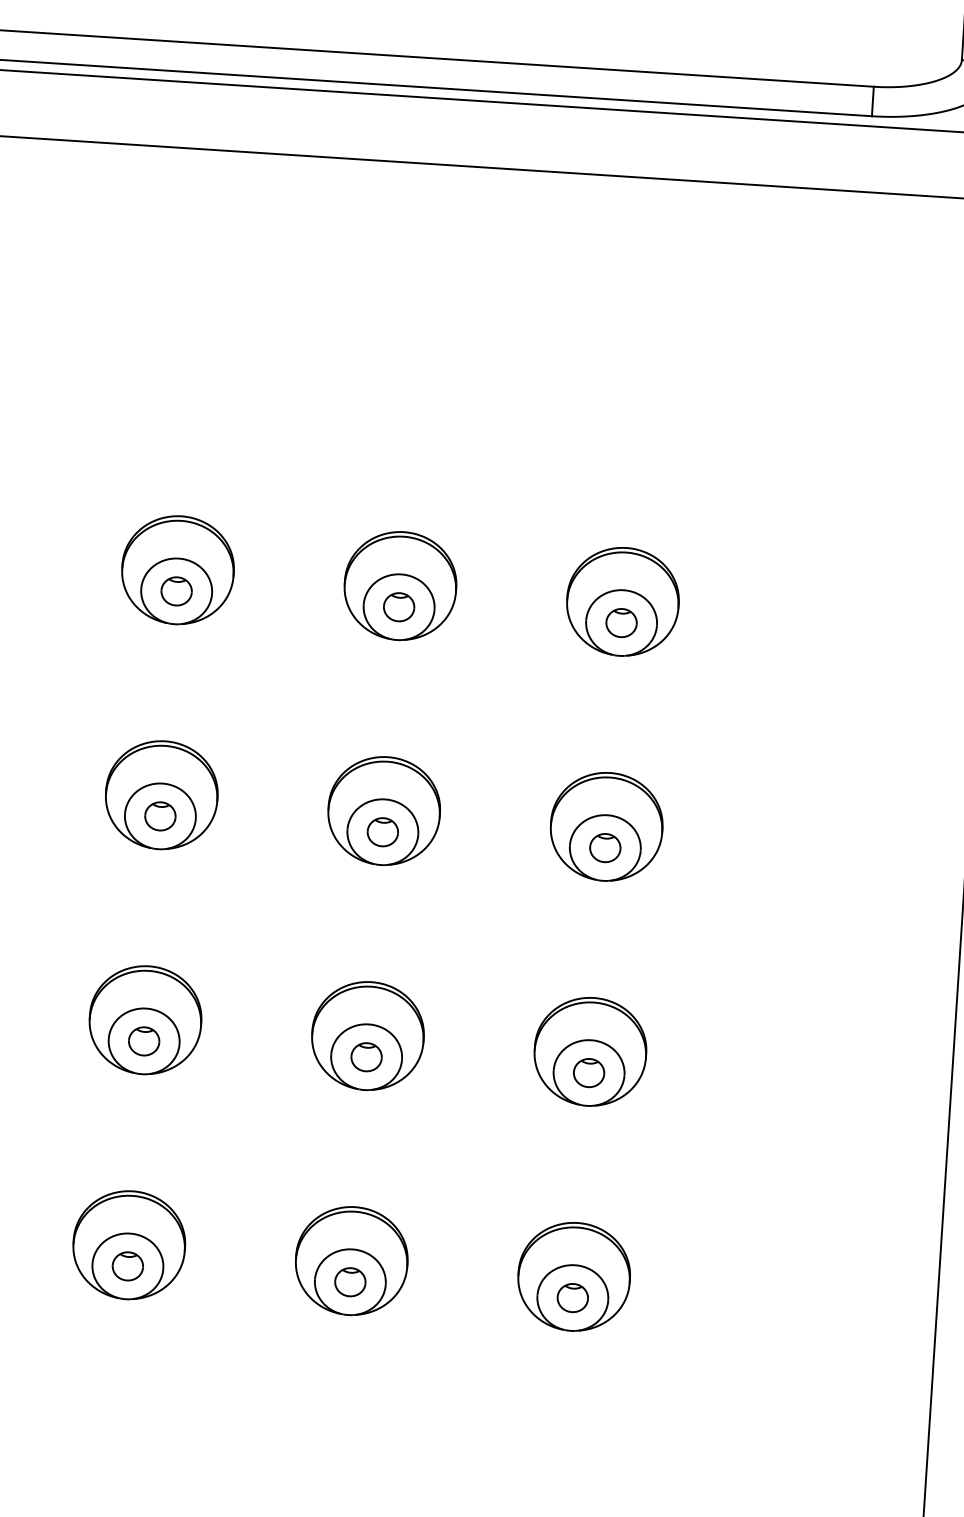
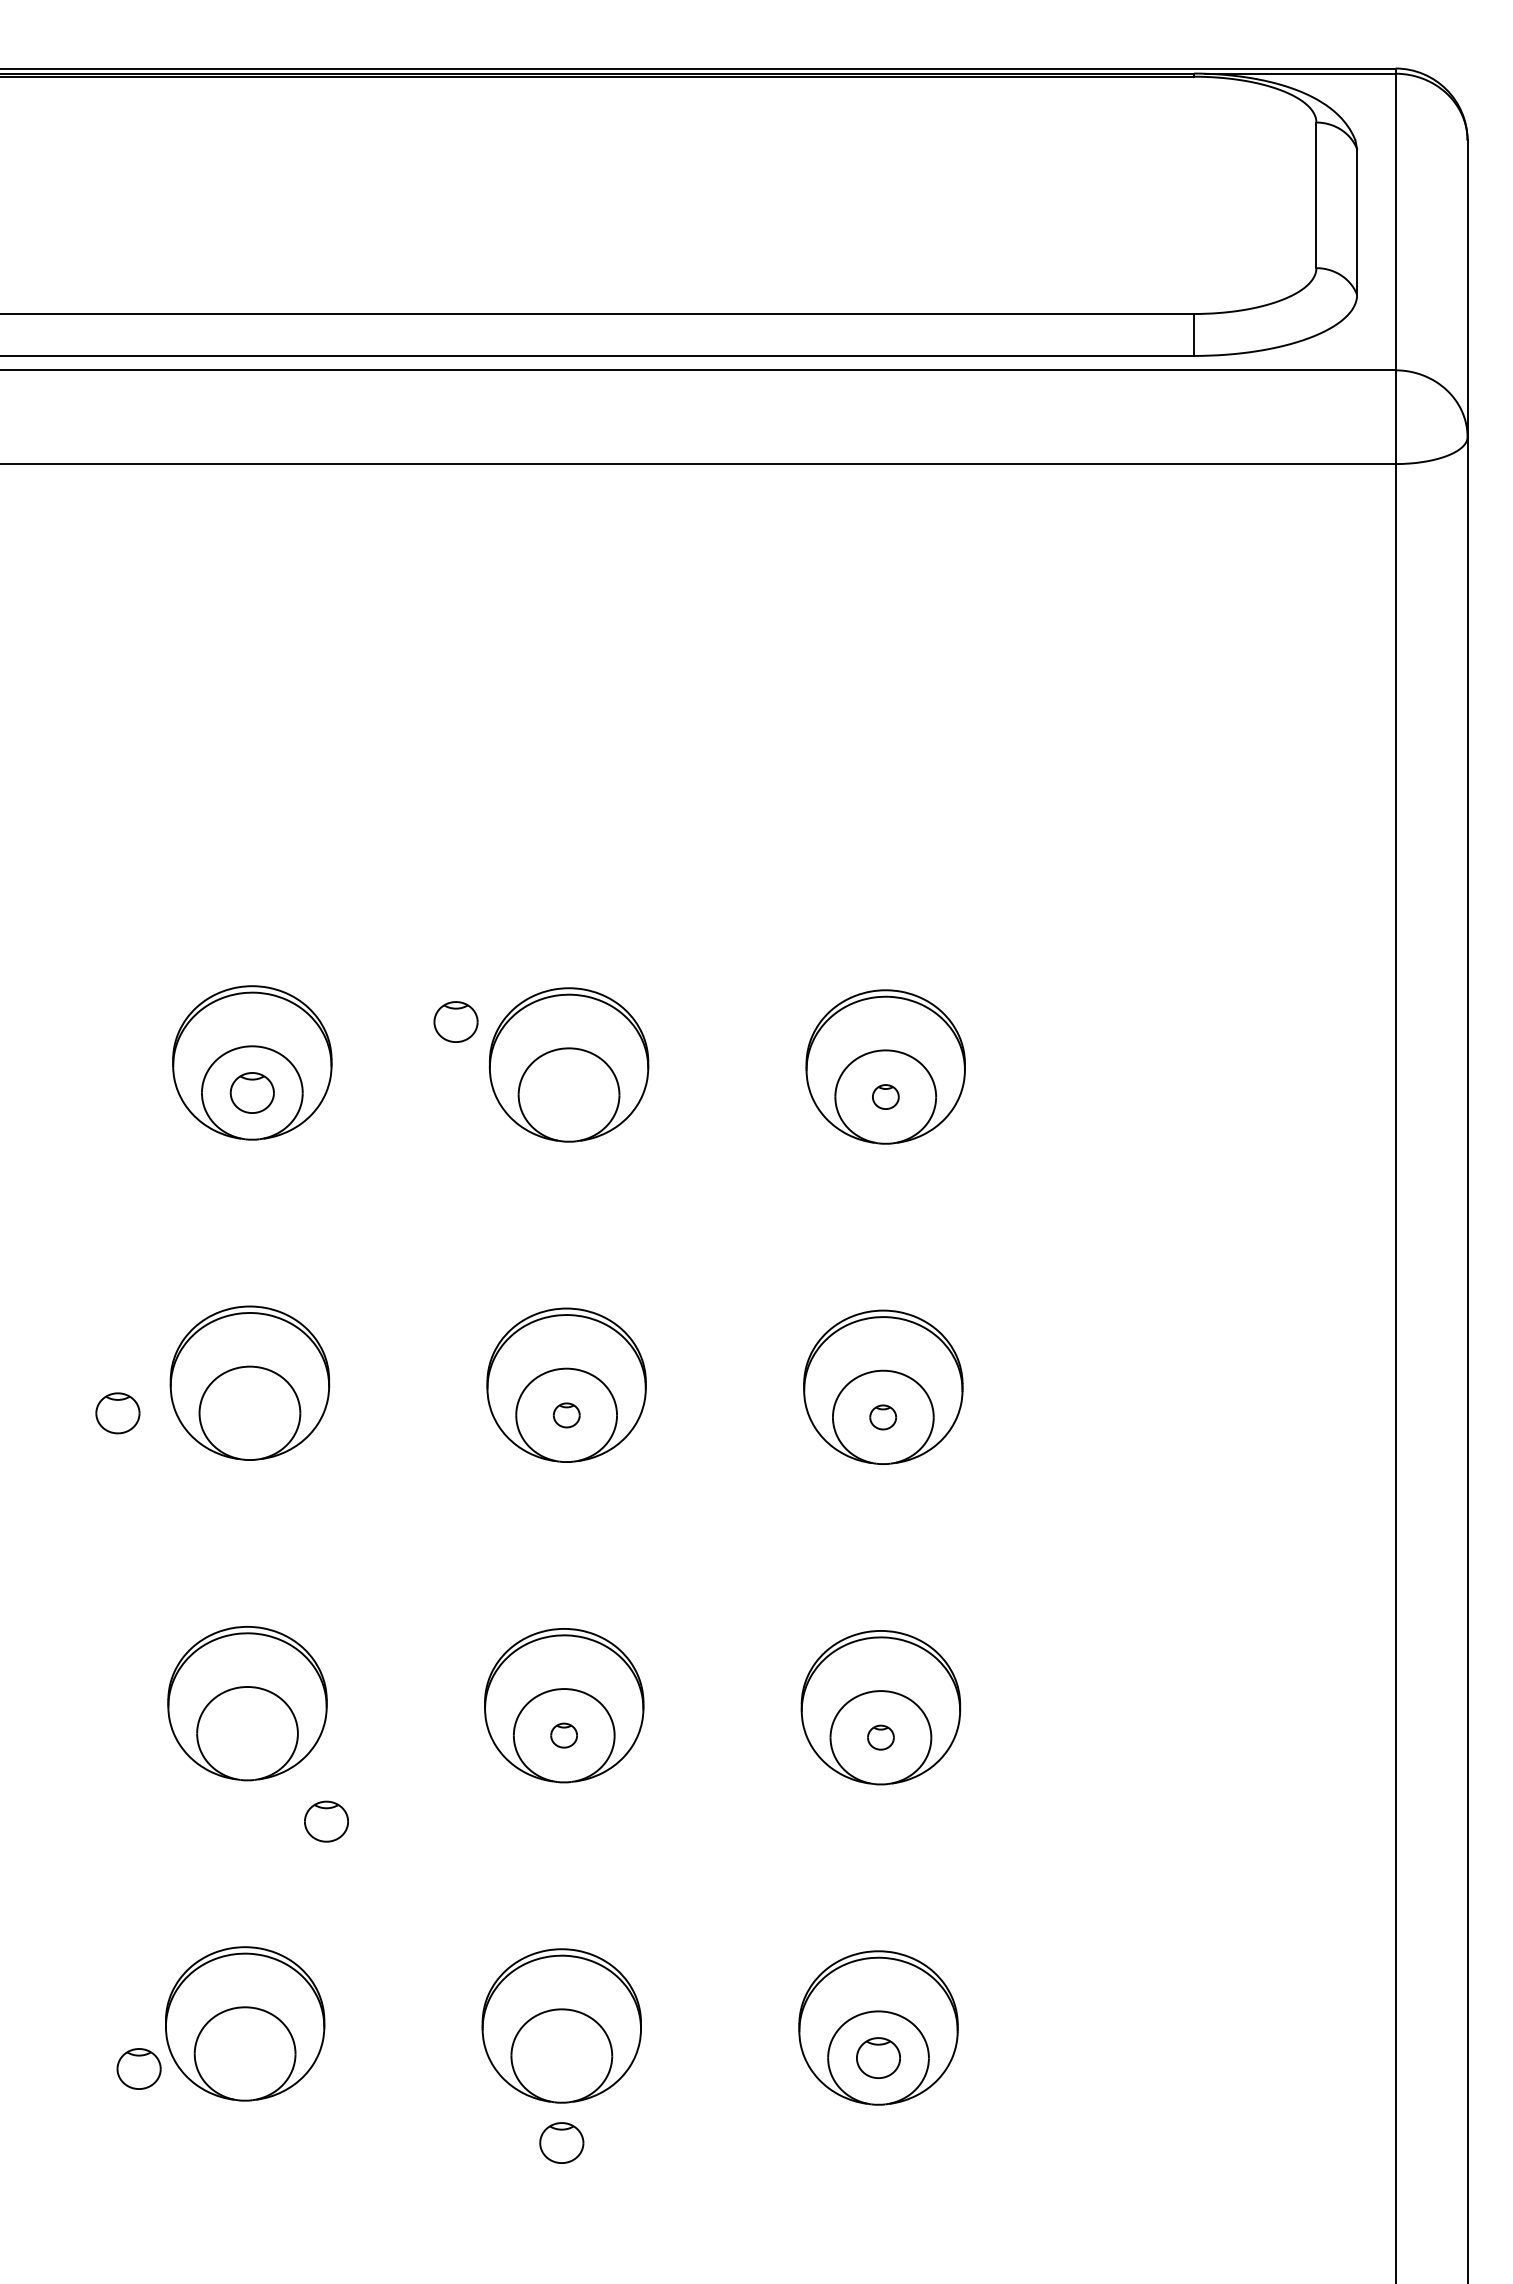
part: (398, 606) -> (455, 1021), moved
part: (621, 622) -> (885, 1096), size x0.6
part: (160, 816) -> (117, 1413), moved
part: (382, 832) -> (566, 1415), size x0.6
part: (604, 848) -> (882, 1417), size x0.6
part: (144, 1041) -> (326, 1821), moved
part: (366, 1057) -> (563, 1735), size x0.6
part: (588, 1072) -> (880, 1737), size x0.6
part: (127, 1266) -> (138, 2068), moved
part: (350, 1281) -> (561, 2142), moved

